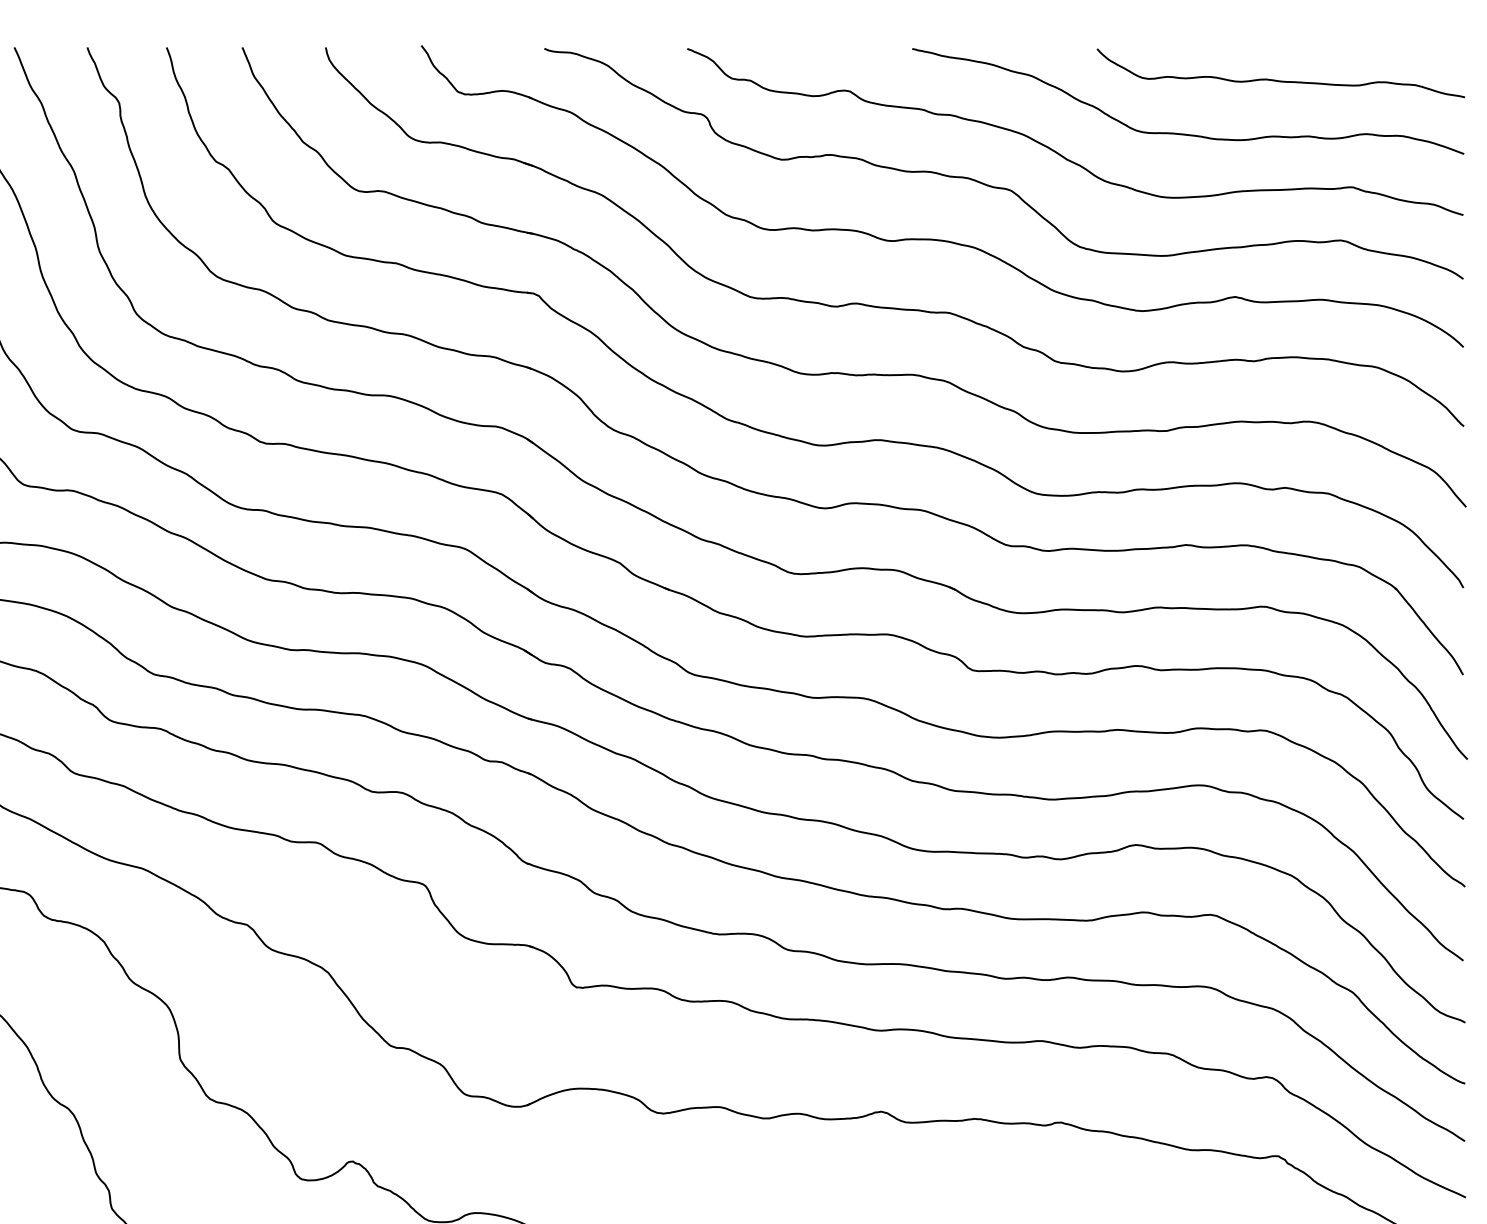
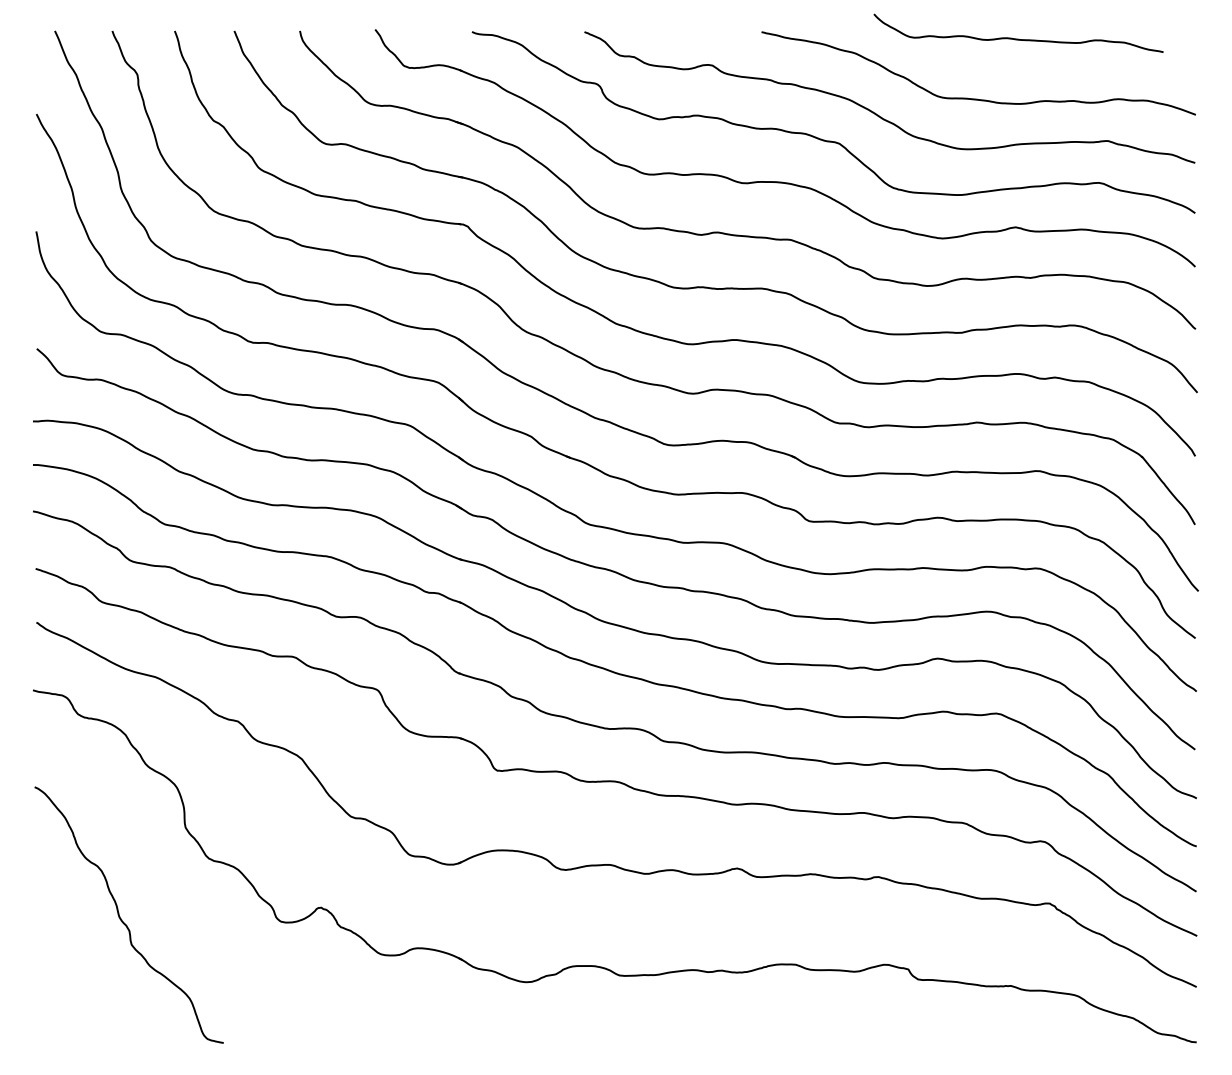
curve: (1280, 79) -> (1018, 38), moved

